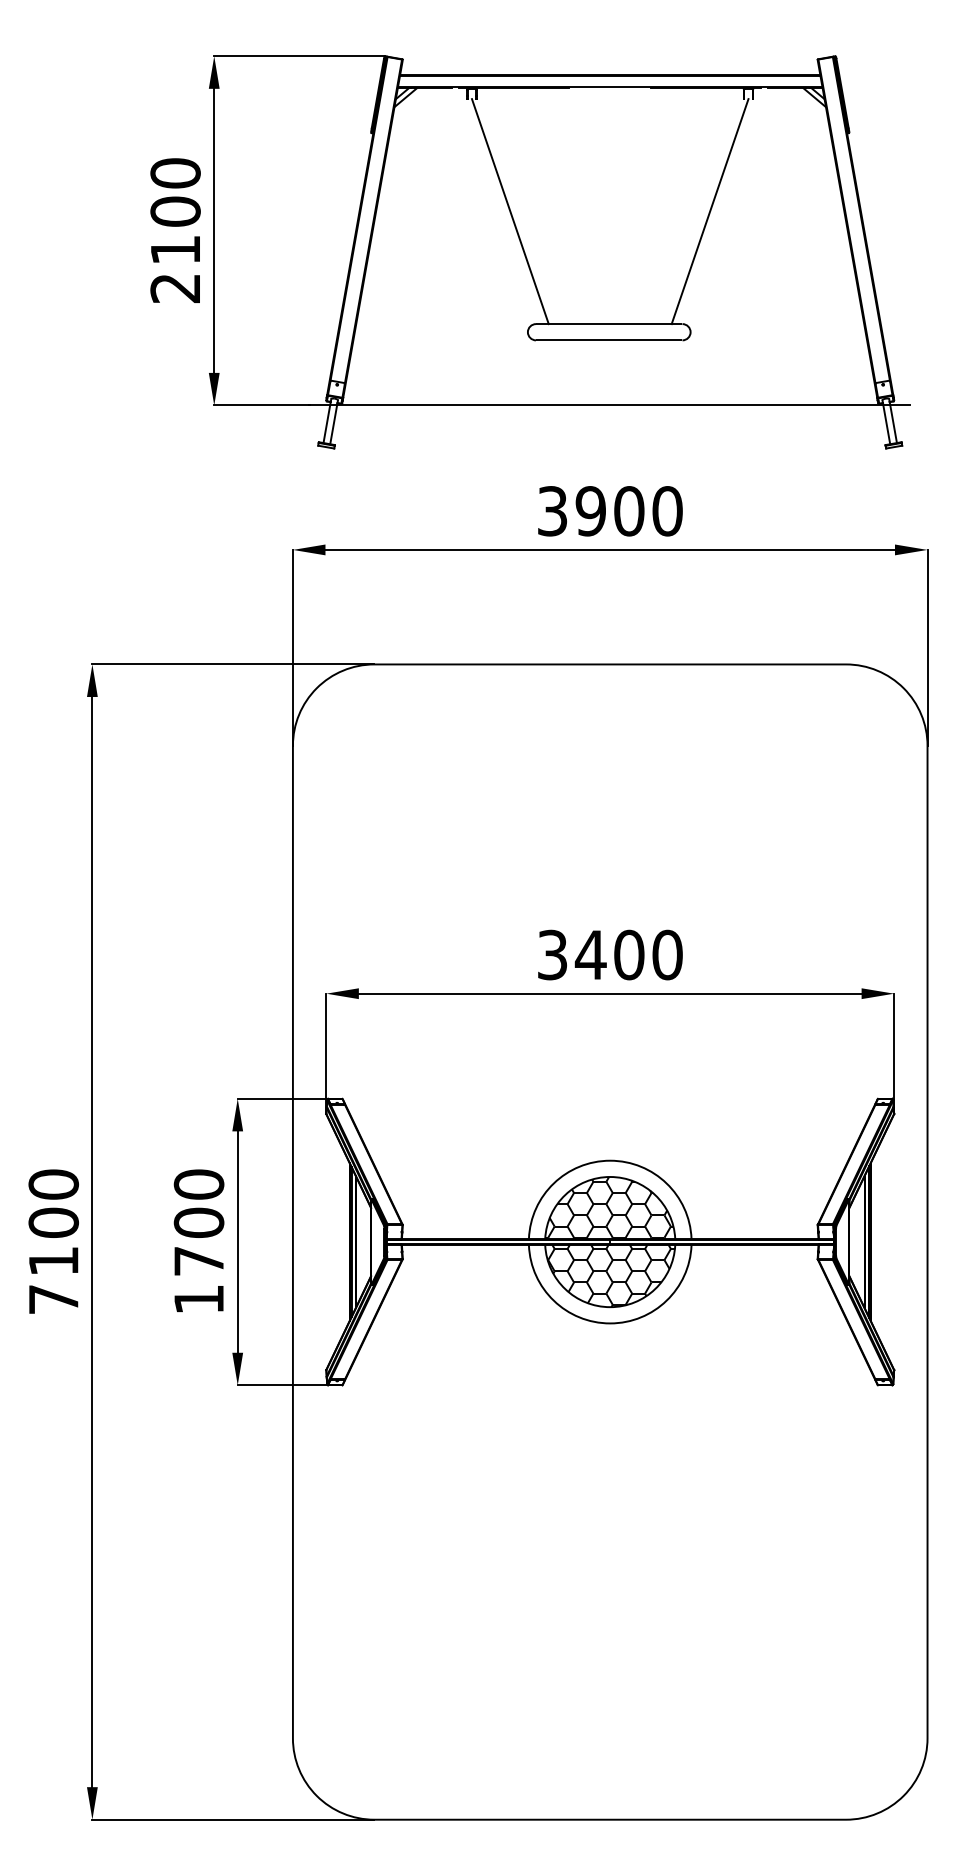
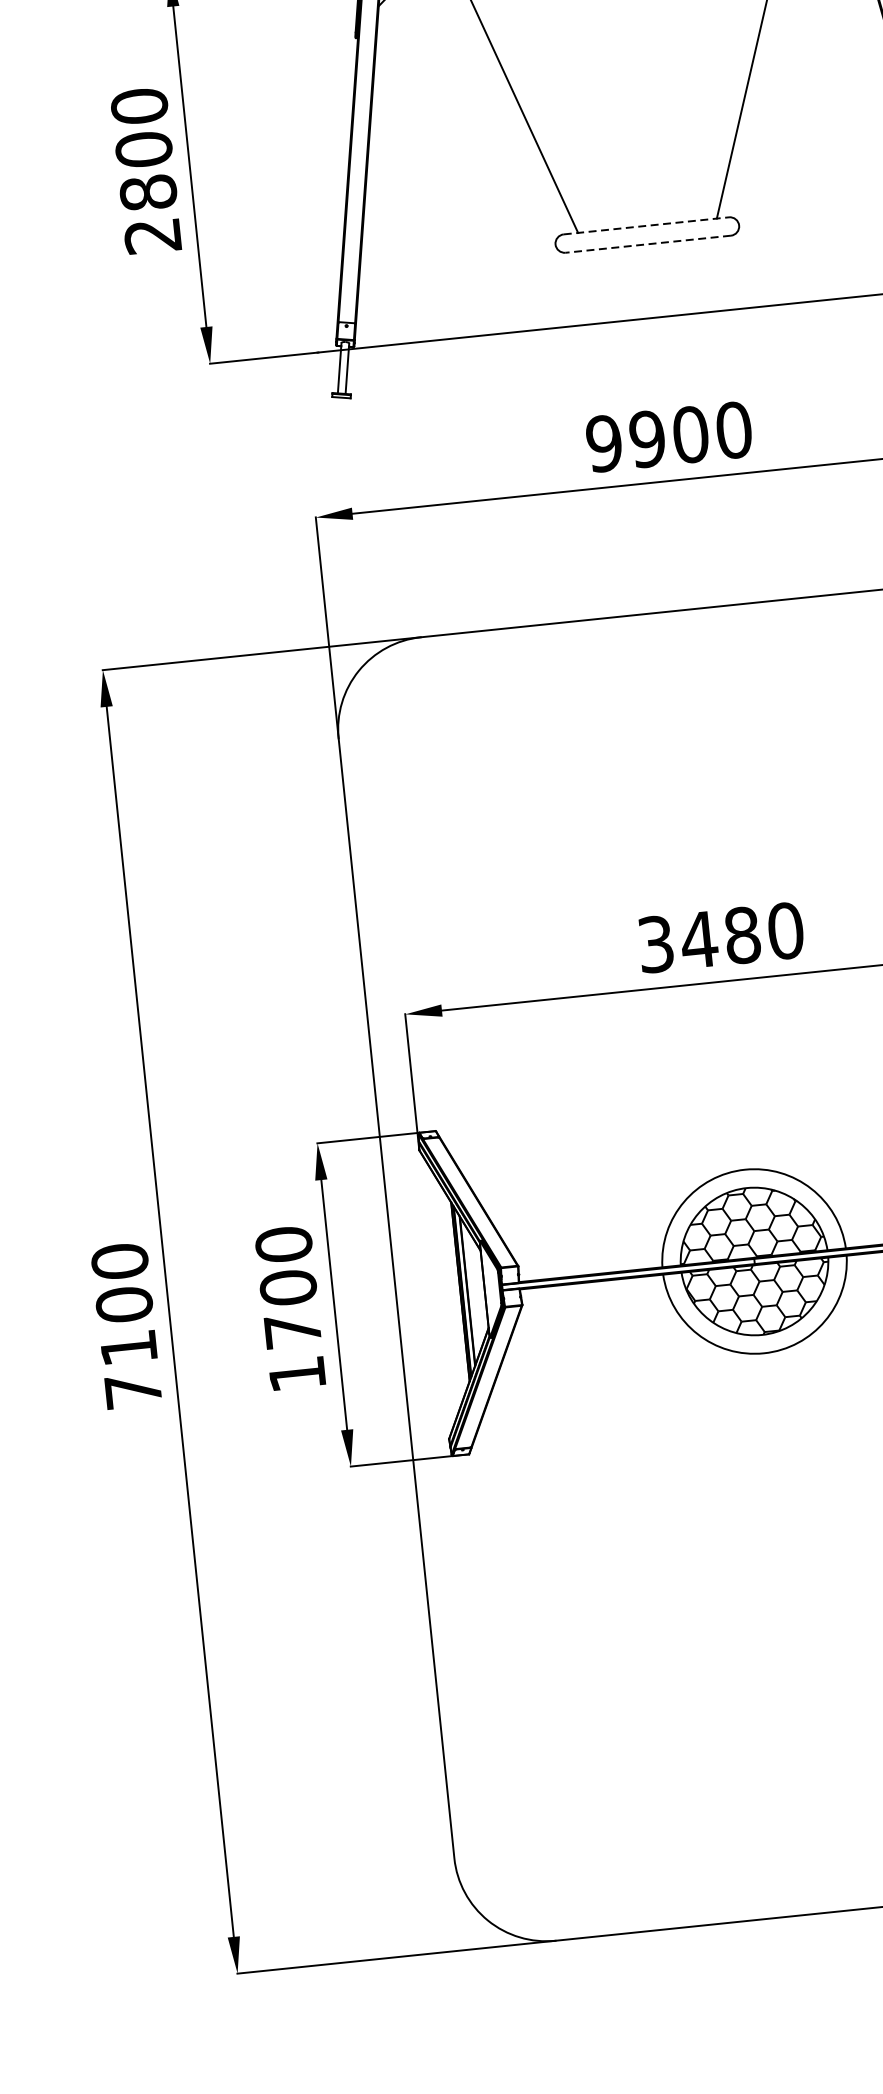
text: (175, 249) -> (148, 192), 2100 -> 2800
line: (609, 324) -> (646, 226), solid -> dashed
line: (608, 340) -> (647, 244), solid -> dashed
text: (552, 511) -> (604, 443), 3900 -> 9900
text: (629, 955) -> (742, 935), 3400 -> 3480

